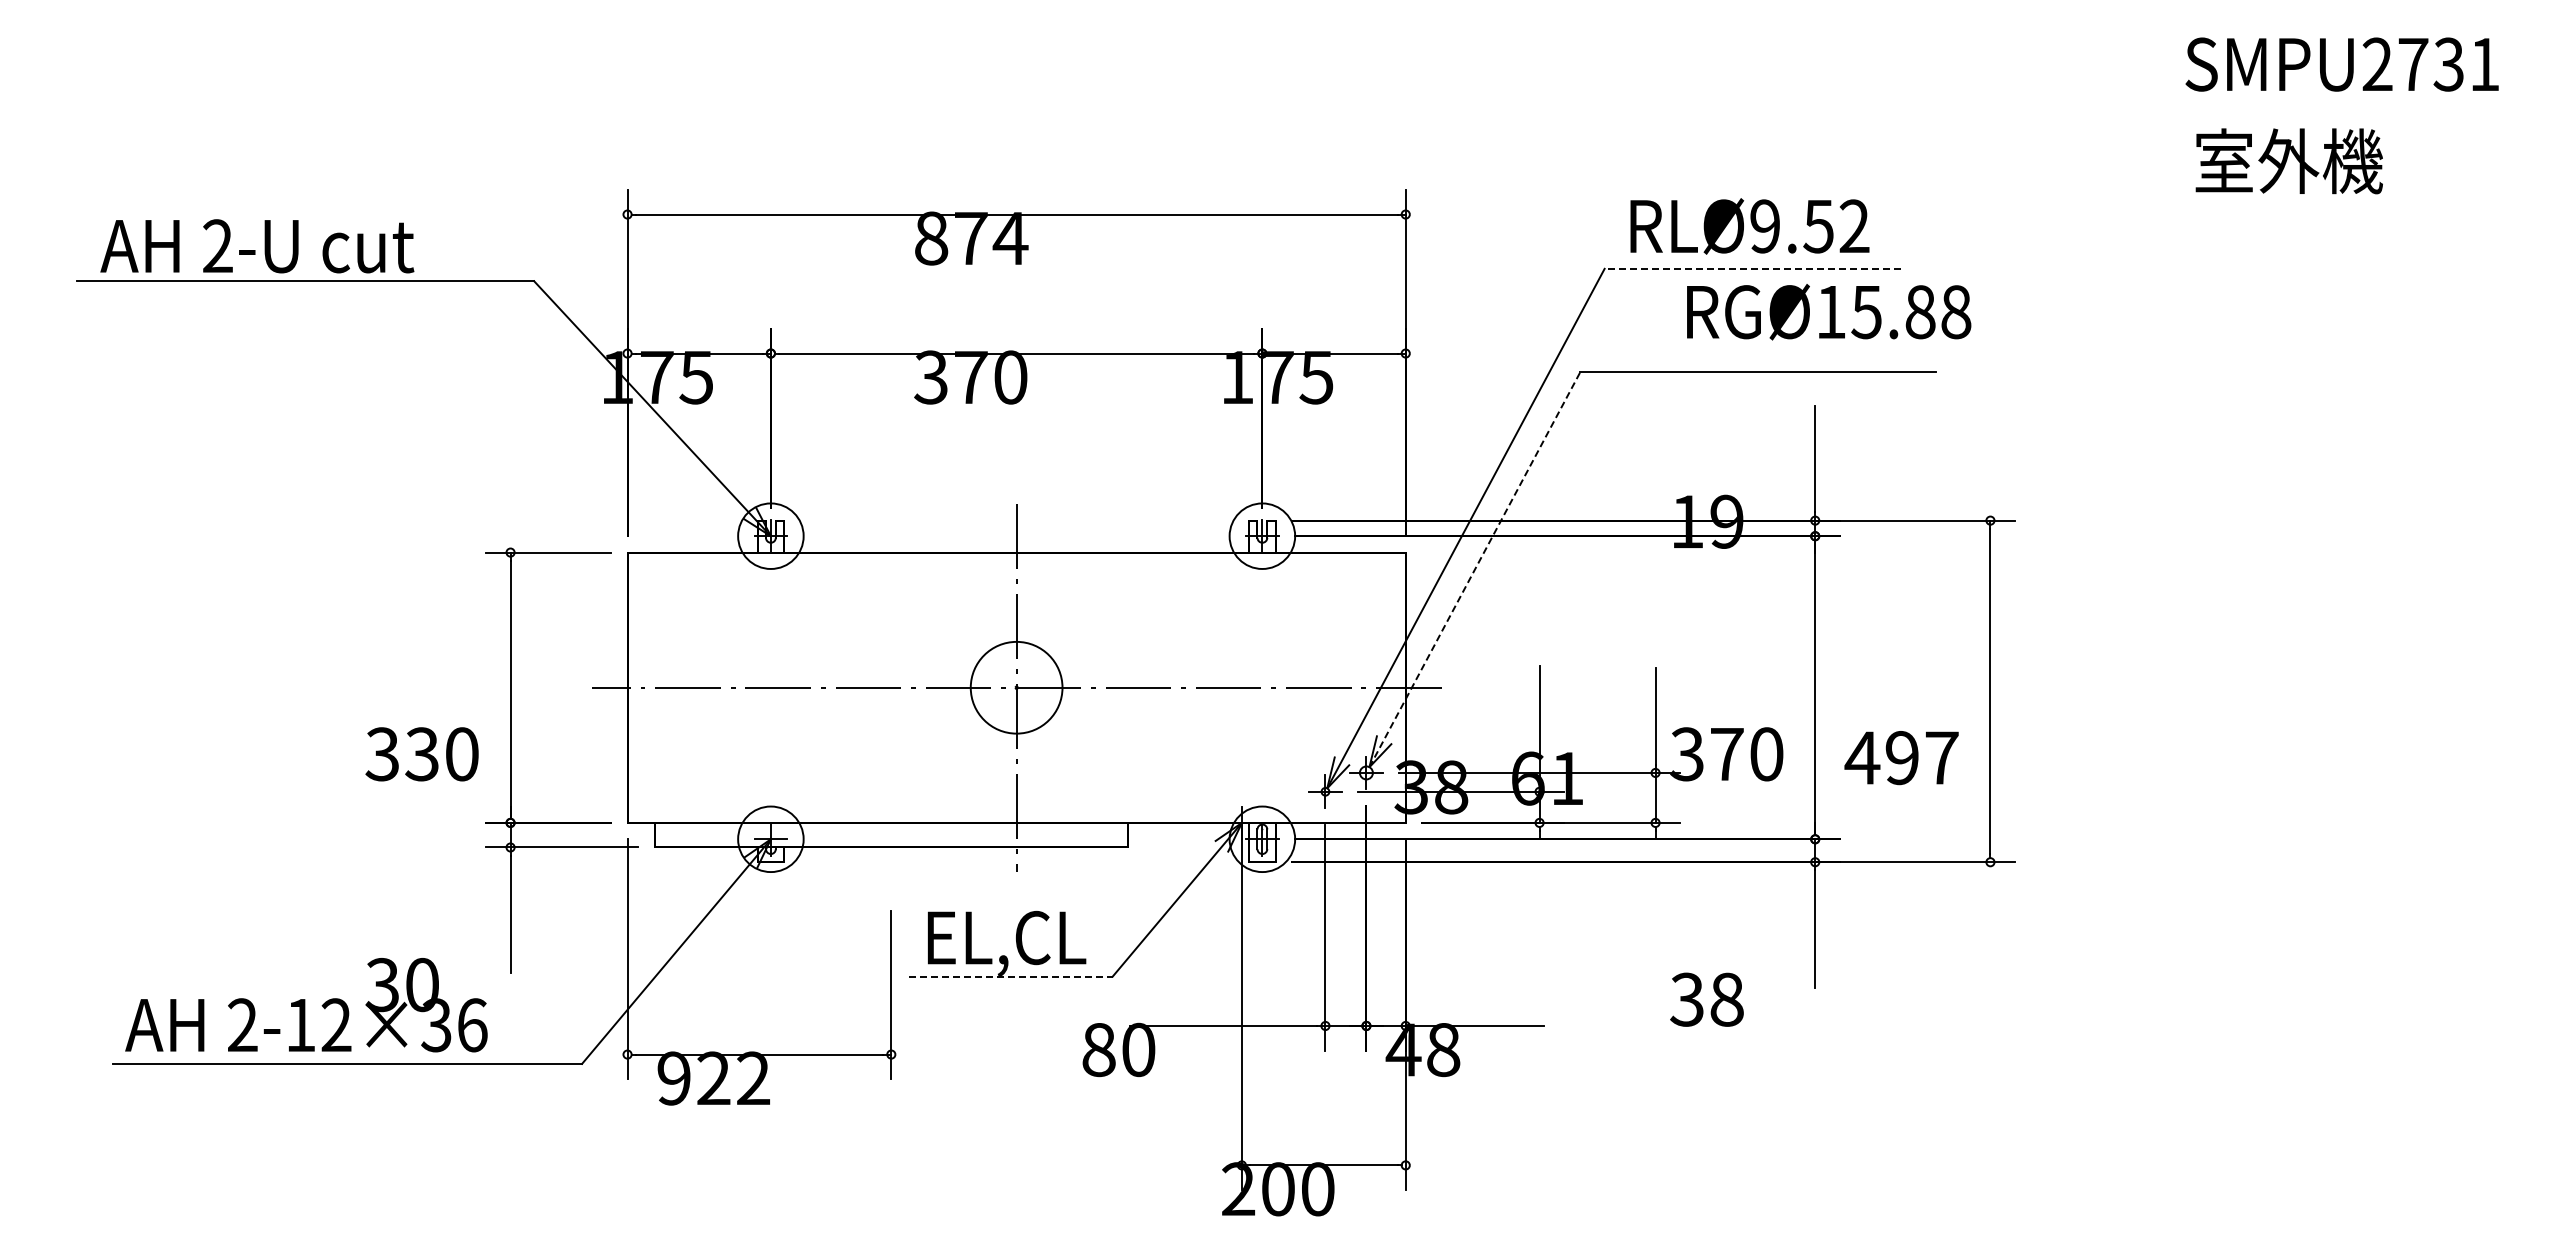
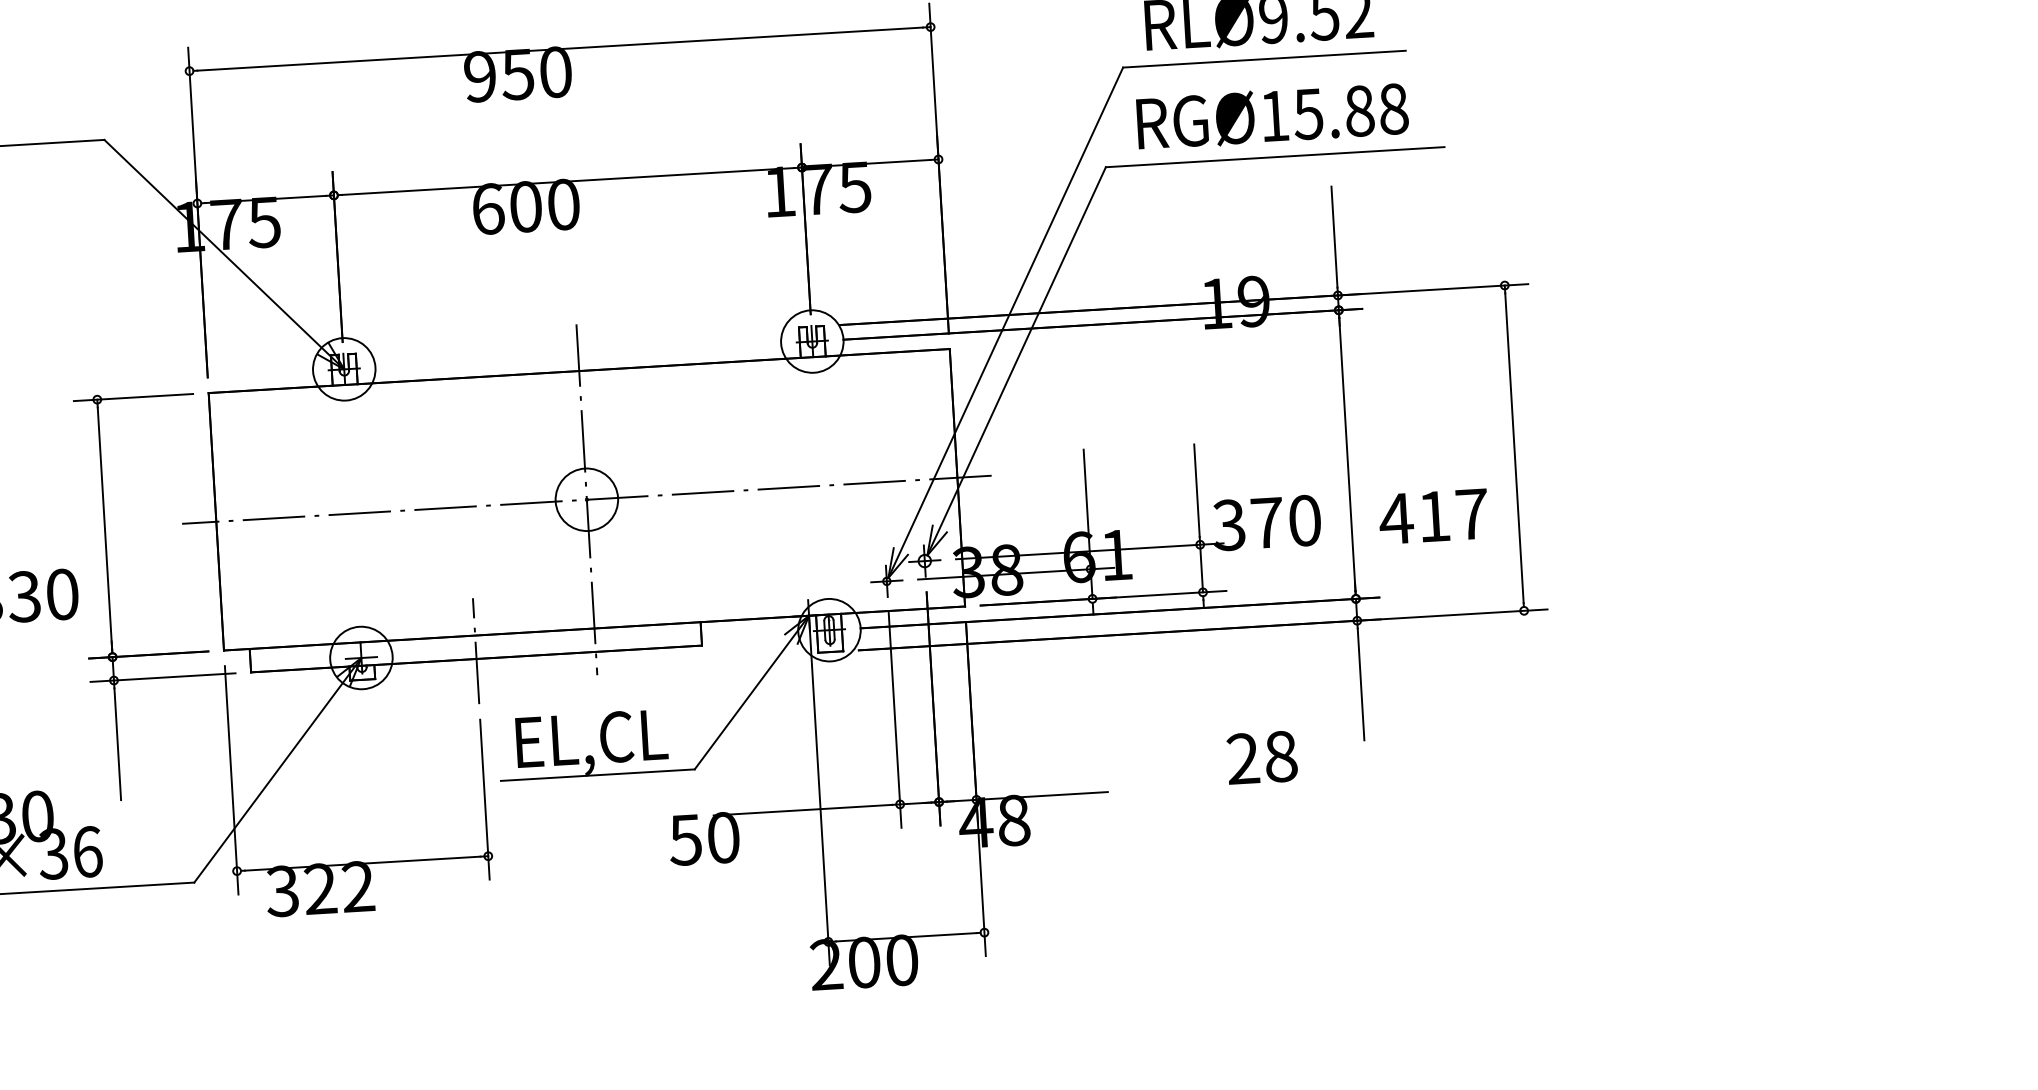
text: (971, 238) -> (518, 74), 874 -> 950
line: (1752, 268) -> (1263, 58), dashed -> solid
text: (1829, 312) -> (1273, 116), moved
text: (950, 377) -> (506, 208), 370 -> 600
line: (1474, 569) -> (1016, 361), dashed -> solid
circle: (1016, 687) -> (586, 499), size x0.71
text: (1901, 758) -> (1433, 517), 497 -> 417
line: (891, 838) -> (476, 650), added
line: (1010, 976) -> (597, 775), dashed -> solid
text: (1686, 999) -> (1242, 758), 38 -> 28
text: (1098, 1050) -> (685, 840), 80 -> 50
text: (673, 1078) -> (282, 891), 922 -> 322

